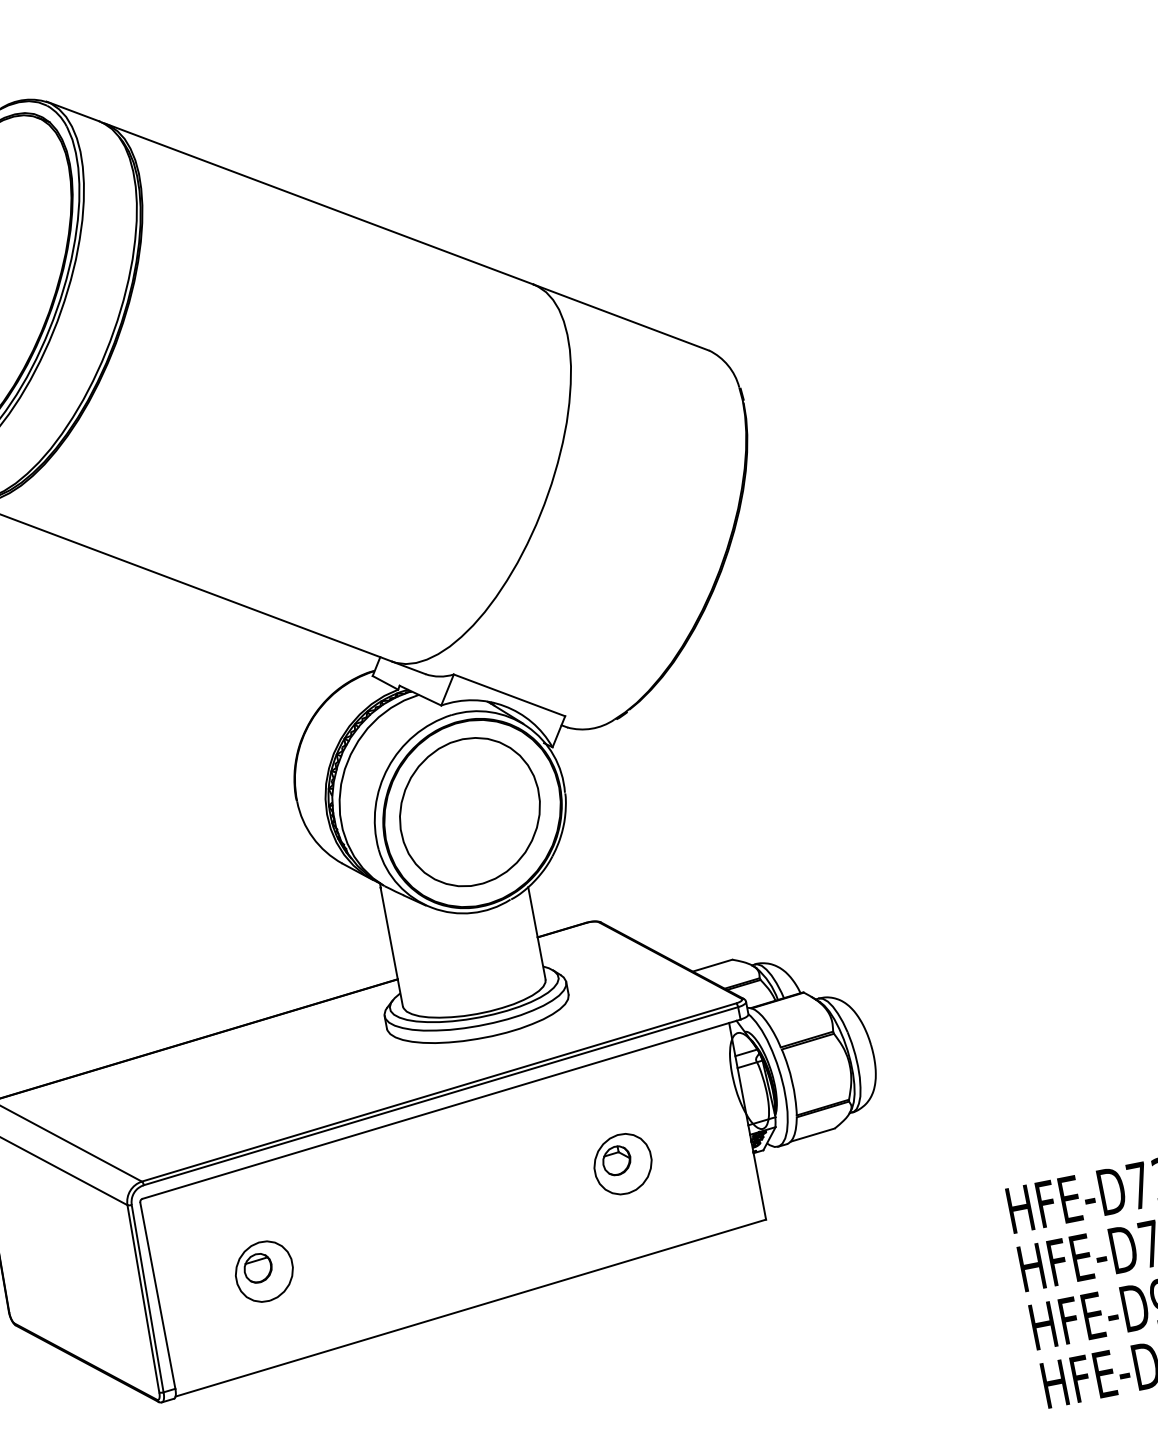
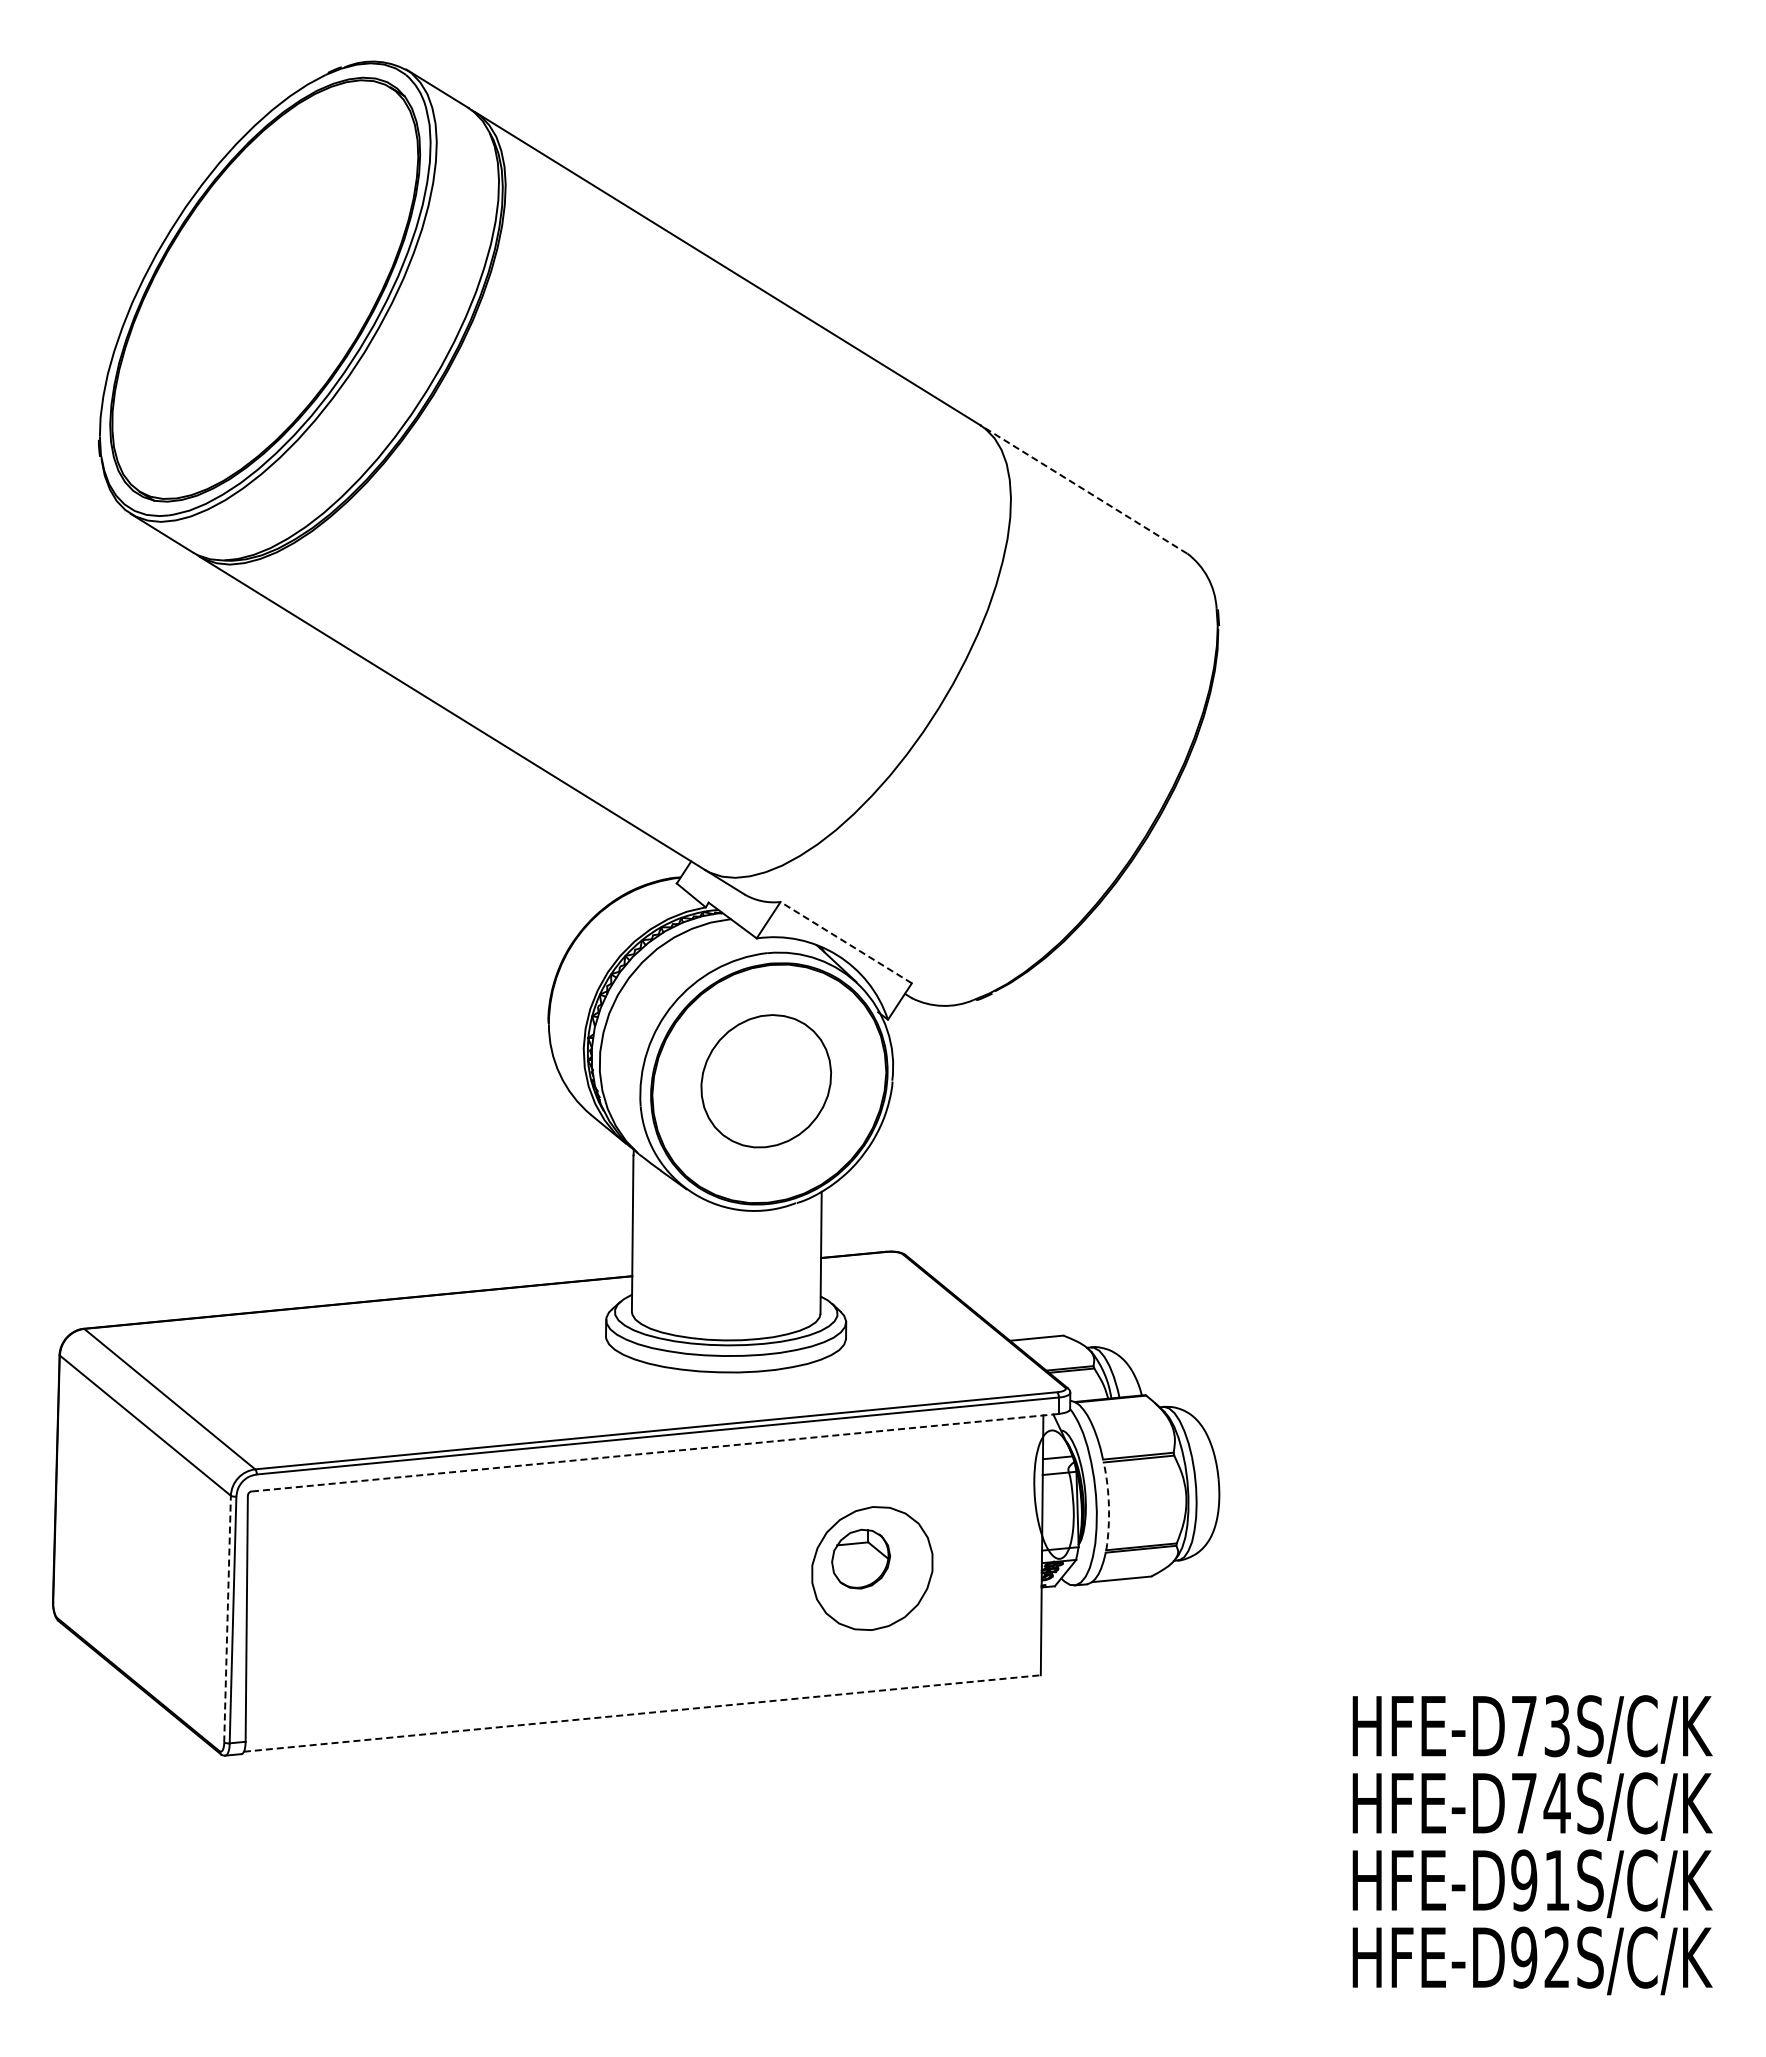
line: (620, 317) -> (1083, 489), solid -> dashed
line: (508, 695) -> (845, 942), solid -> dashed
part: (469, 811) -> (765, 1080), size x0.7
arc: (791, 1082) -> (1108, 1506), solid -> dashed
line: (441, 1108) -> (655, 1452), solid -> dashed
part: (622, 1164) -> (872, 1568), size x1.6
part: (264, 1271) -> (388, 1614), removed
line: (143, 1298) -> (227, 1618), solid -> dashed
line: (470, 1308) -> (642, 1713), solid -> dashed

